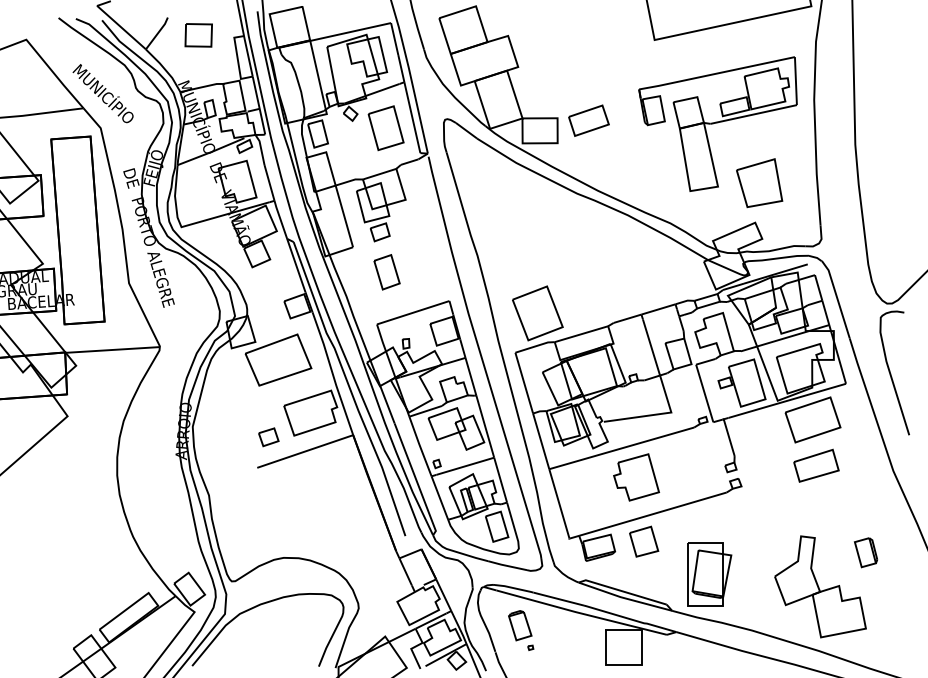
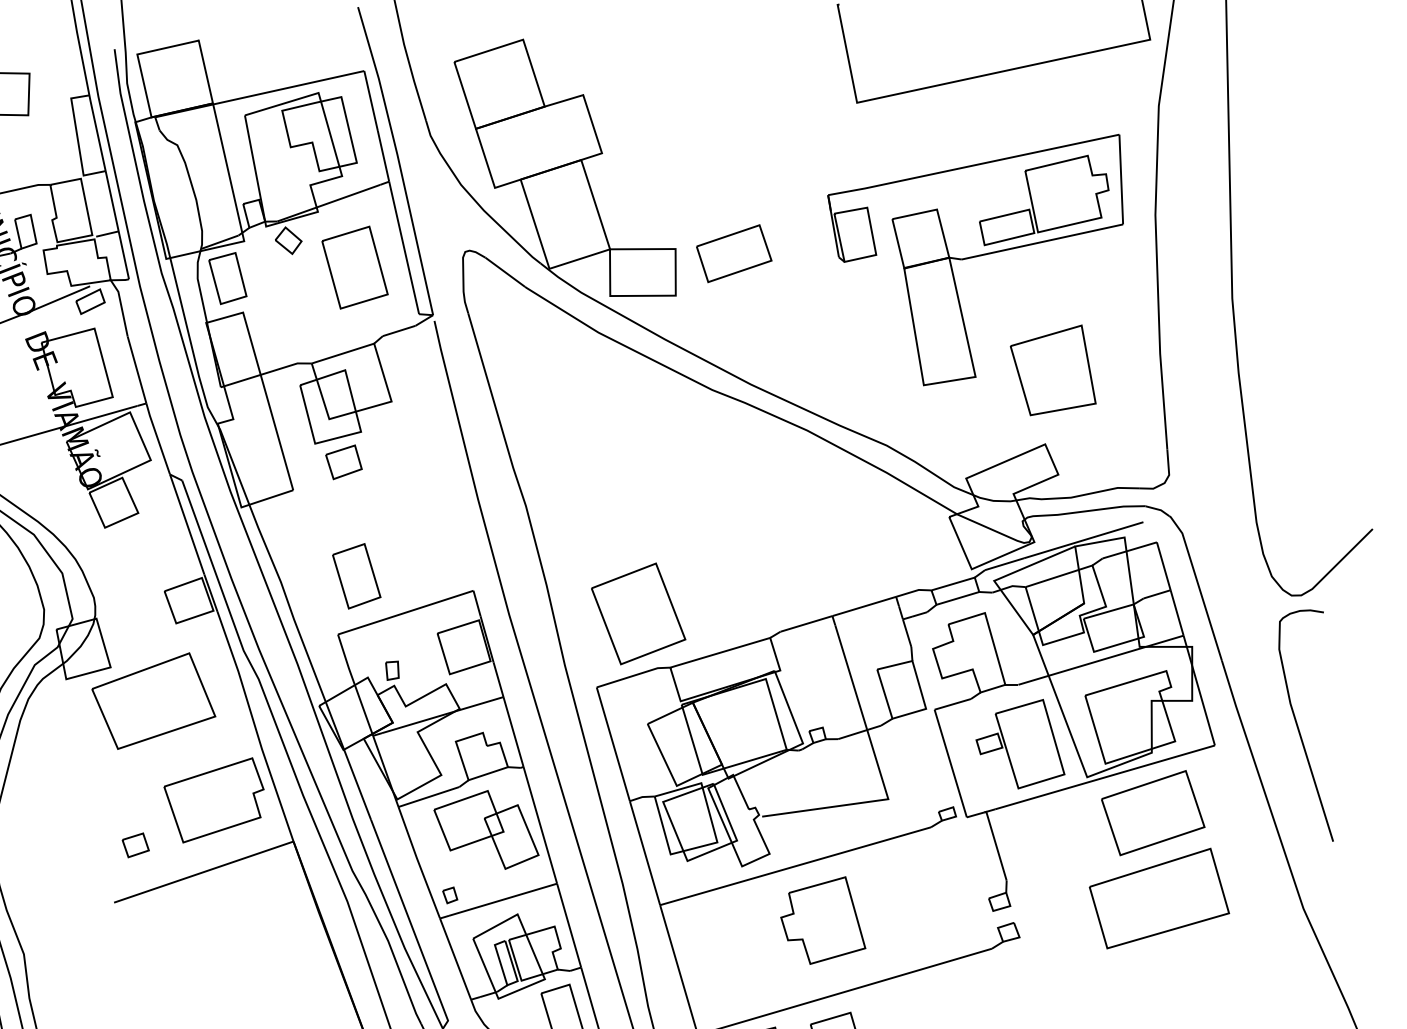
part: (386, 272) -> (355, 576), moved
part: (268, 436) -> (135, 844), size x0.71
part: (816, 465) -> (1159, 898), size x1.67

